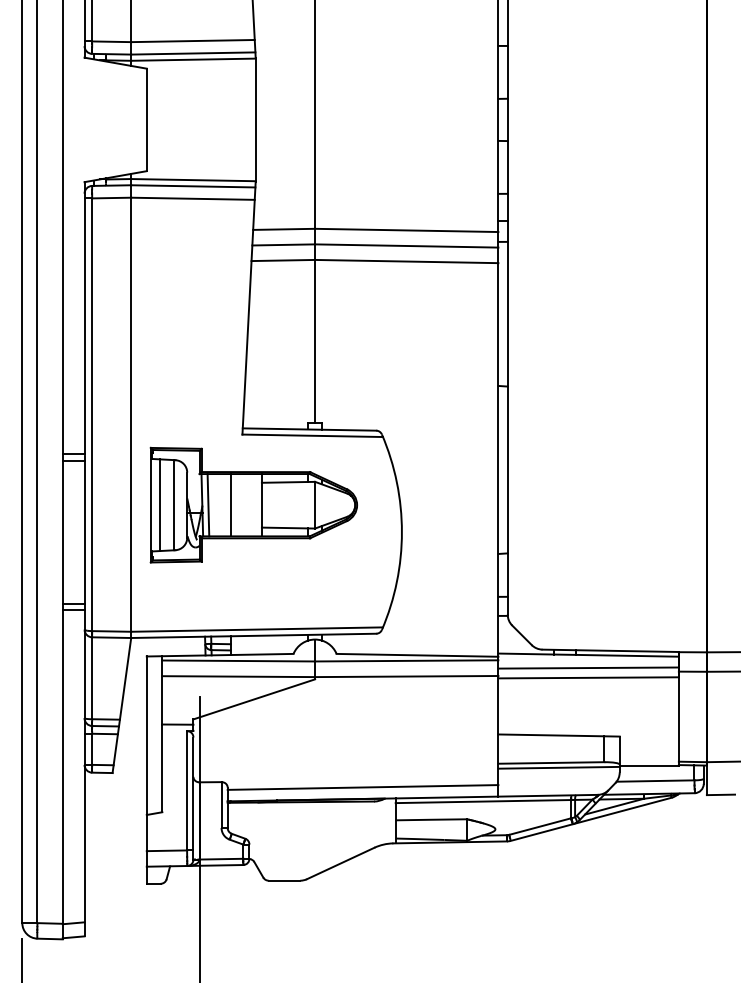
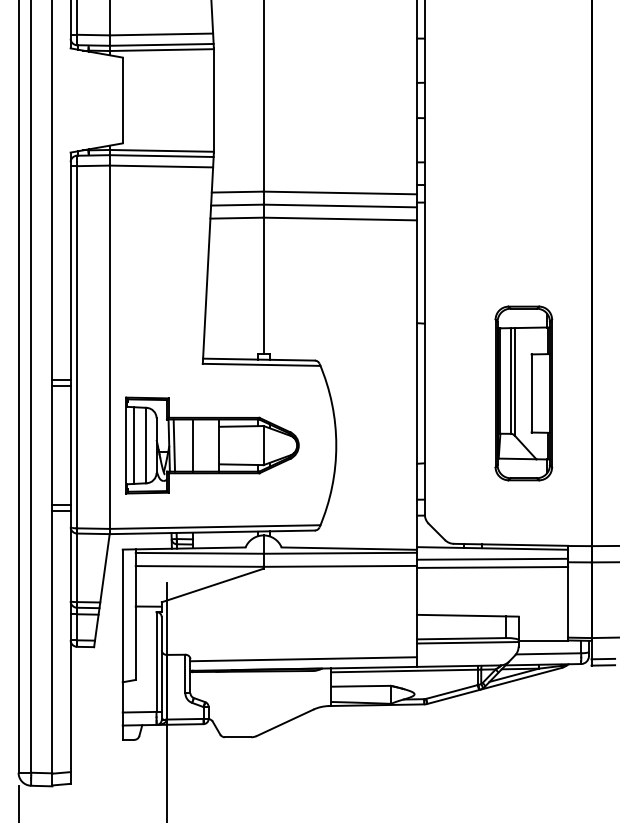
part: (625, 469) -> (523, 393), added
part: (253, 504) -> (212, 444), moved
line: (720, 787) -> (602, 659), added

